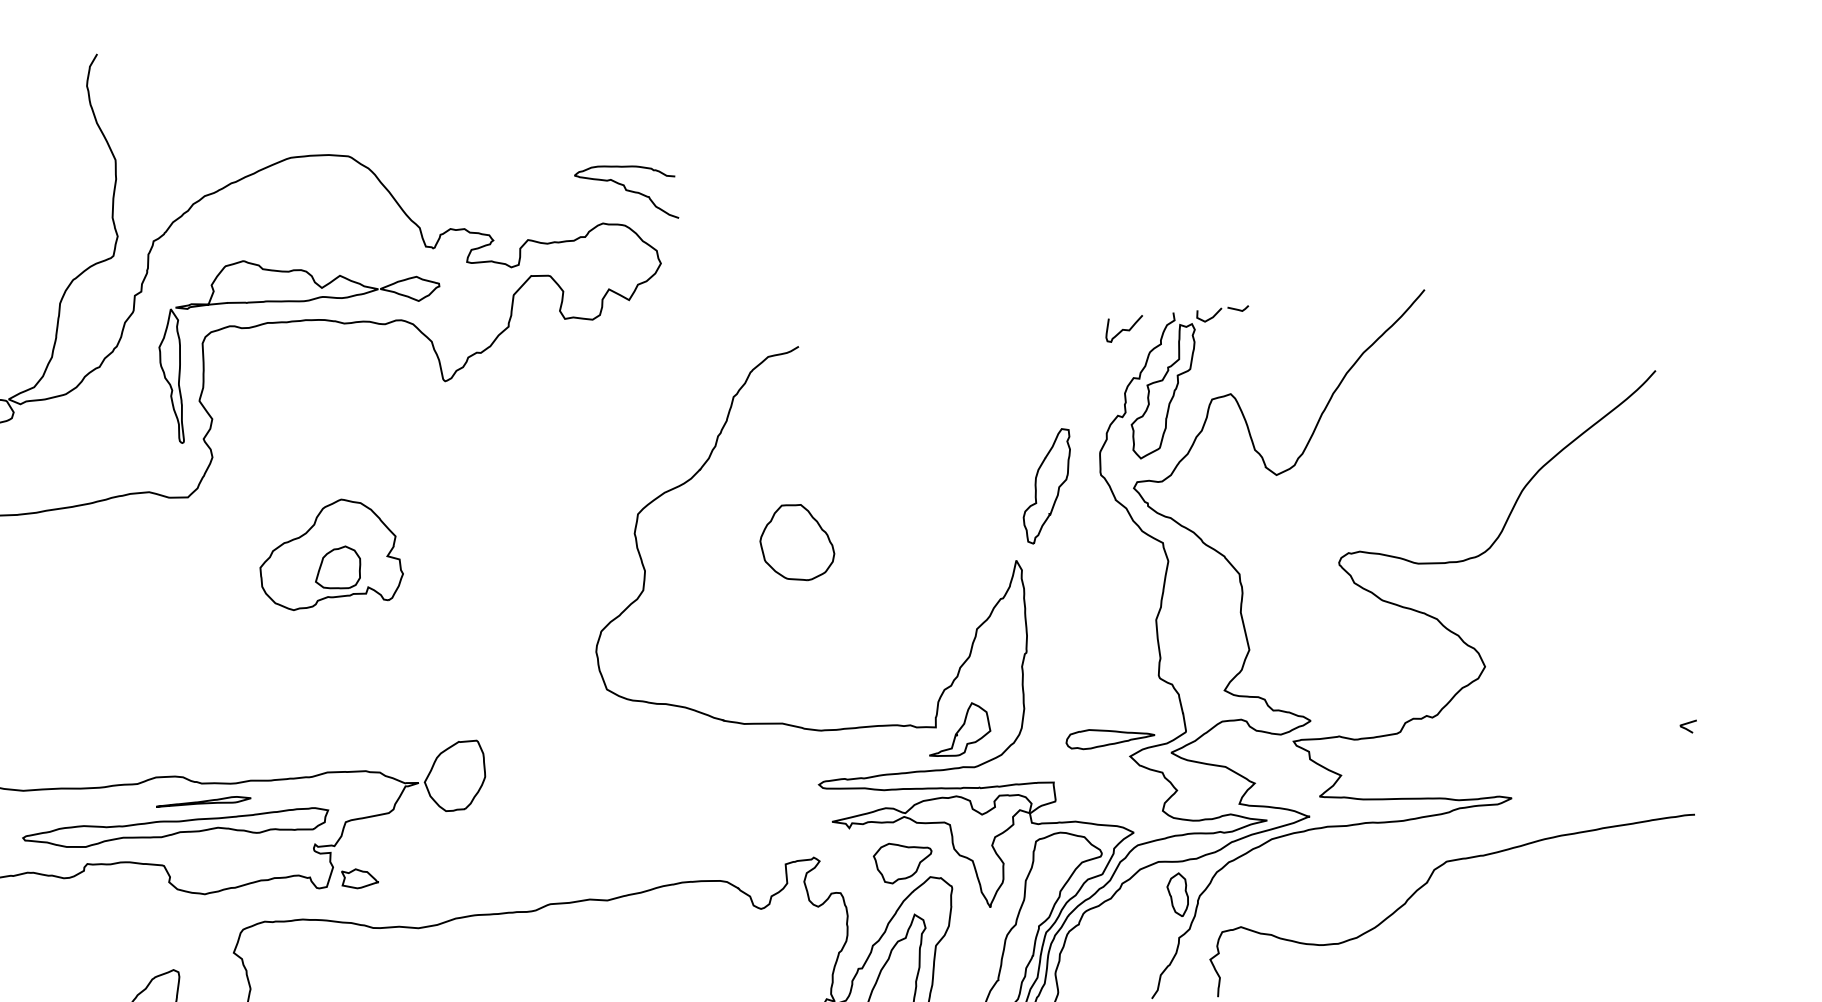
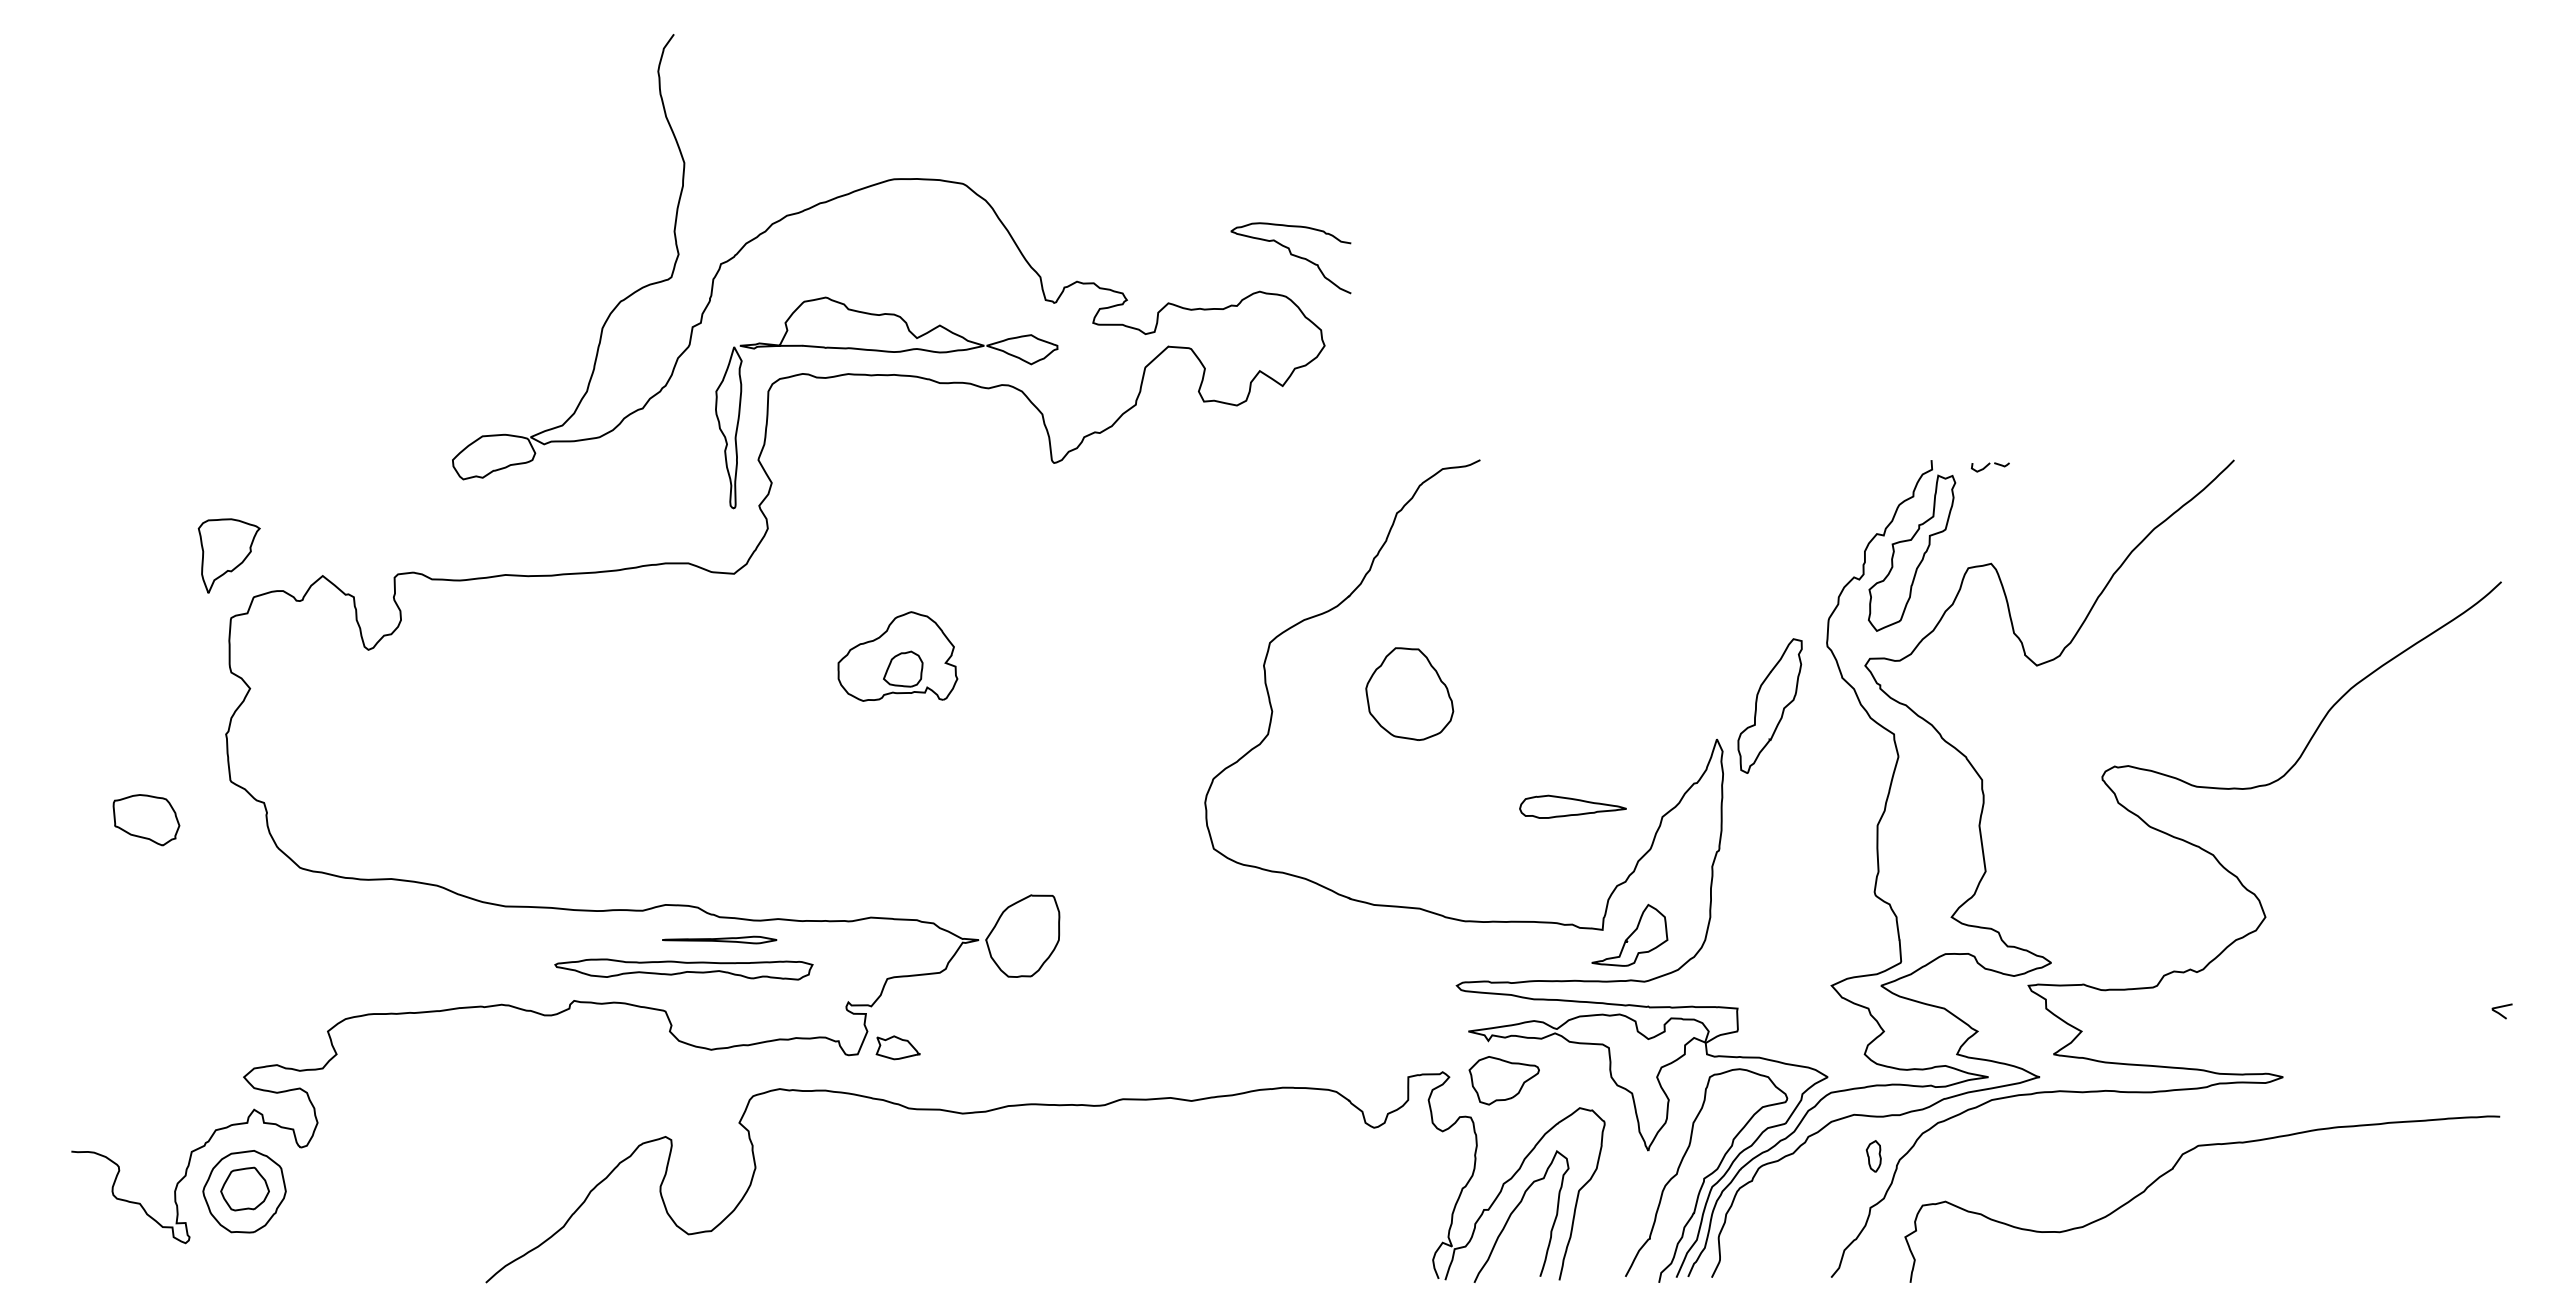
part: (1222, 314) -> (1990, 467), size x0.6
curve: (1123, 329) -> (1870, 474), removed
part: (1046, 485) -> (1769, 705), moved
part: (796, 542) -> (1409, 693), moved
part: (329, 553) -> (897, 656), size x0.7
part: (1109, 737) -> (1572, 806), moved
part: (175, 829) -> (683, 969), size x0.7
part: (902, 862) -> (1503, 1080), moved
part: (1177, 895) -> (1873, 1156), size x0.6

